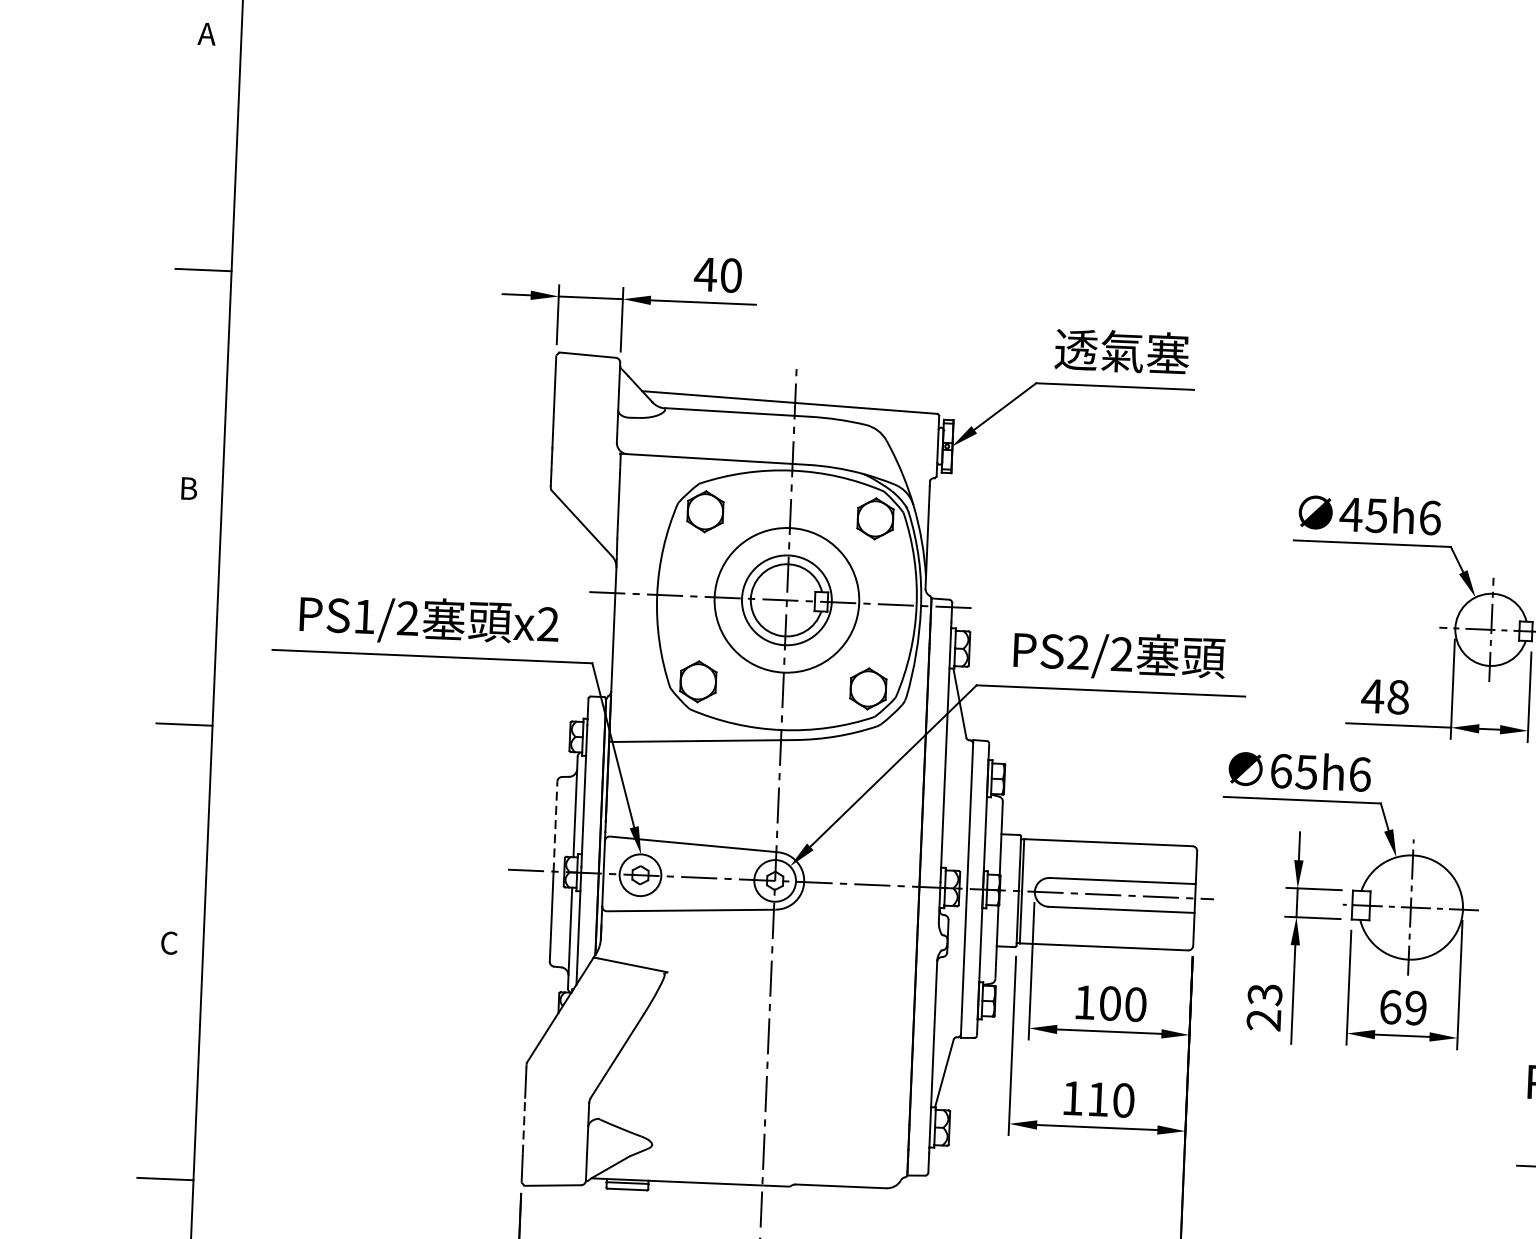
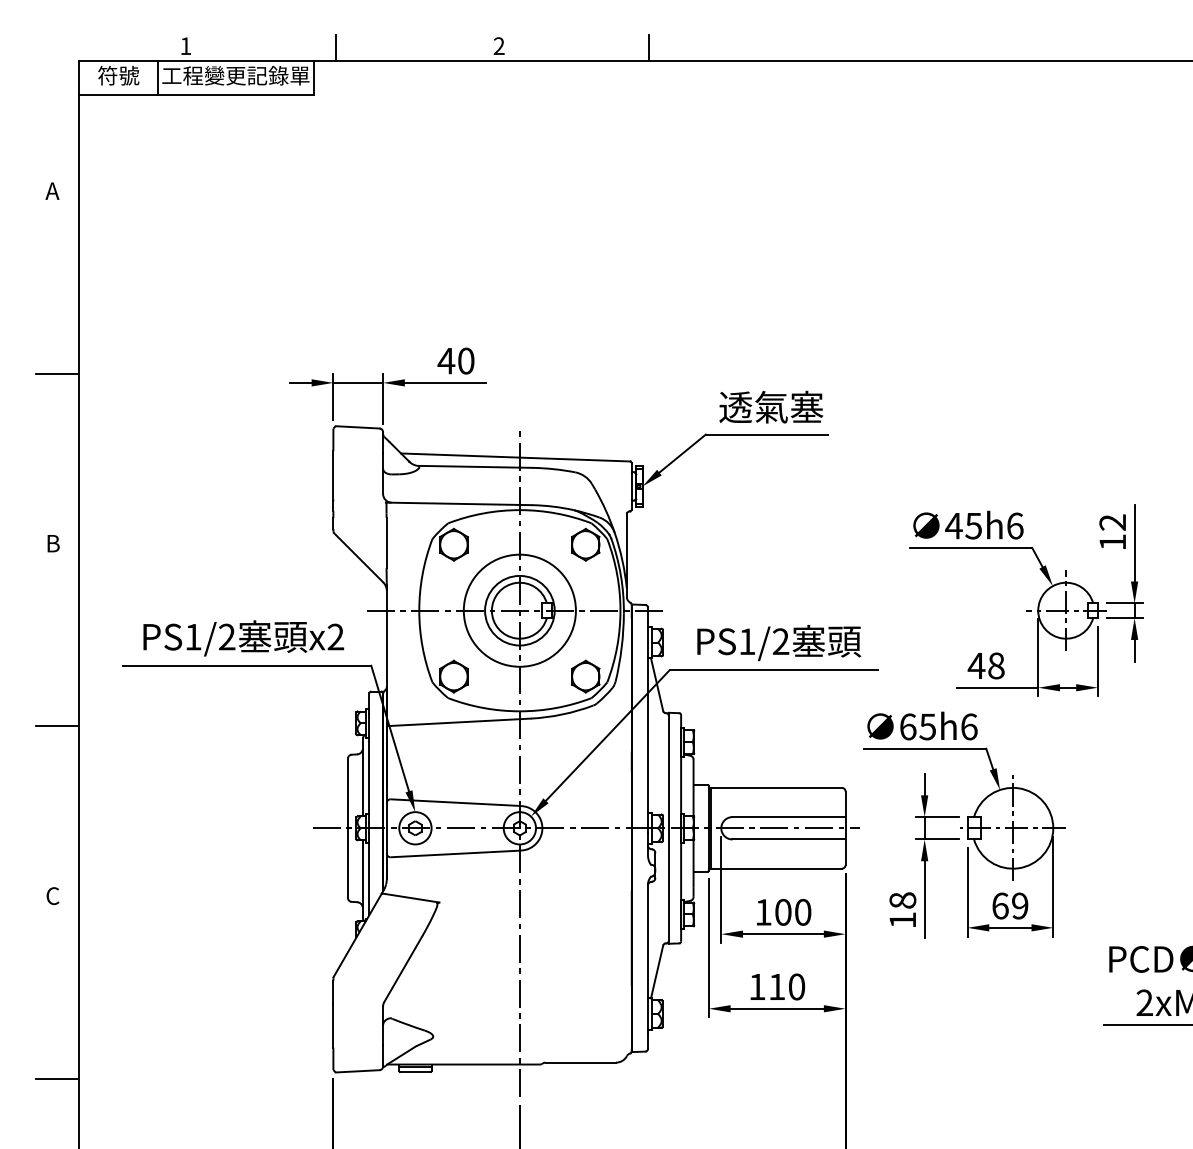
text: (1078, 652) -> (747, 641), PS2/2 -> PS1/2
line: (556, 826) -> (348, 793), dashed -> solid
text: (1264, 1007) -> (902, 910), 23 -> 18
line: (524, 1125) -> (333, 1025), dashed -> solid

